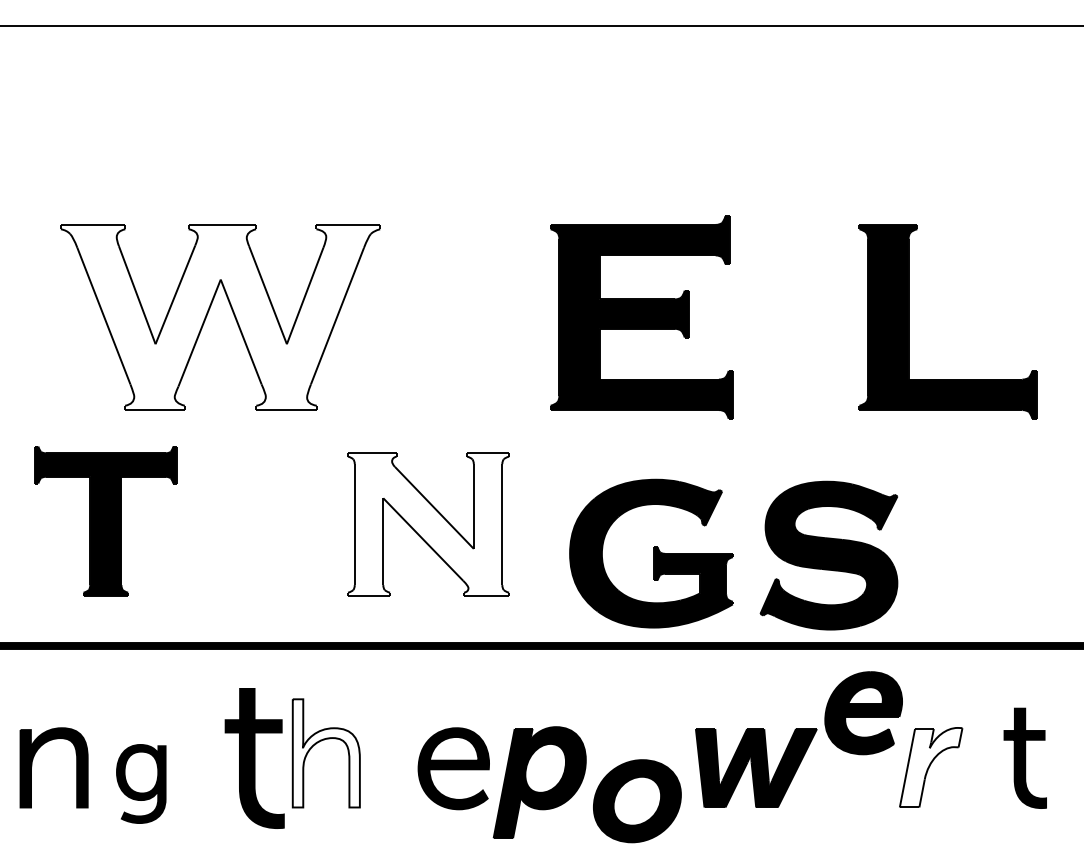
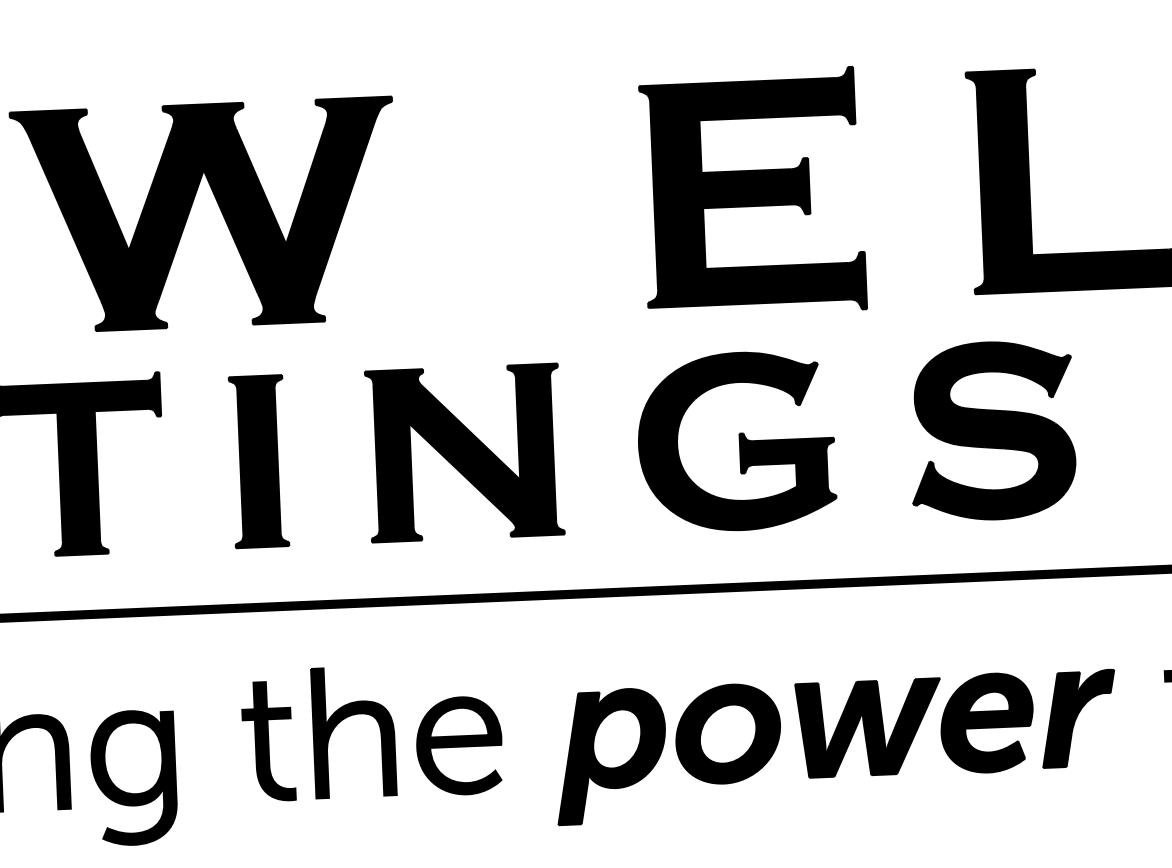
fill: (220, 317) -> (205, 215), added
part: (641, 317) -> (752, 192), moved
part: (256, 524) -> (258, 461), added
fill: (428, 524) -> (464, 452), added
part: (651, 553) -> (736, 441), moved
part: (828, 555) -> (991, 430), moved
part: (863, 713) -> (986, 723), moved
fill: (325, 753) -> (352, 732), added
part: (254, 757) -> (268, 740), size x0.71
fill: (930, 767) -> (1077, 718), added
part: (453, 768) -> (459, 745), moved
part: (140, 783) -> (132, 777), size x1.43
part: (637, 801) -> (728, 734), moved

